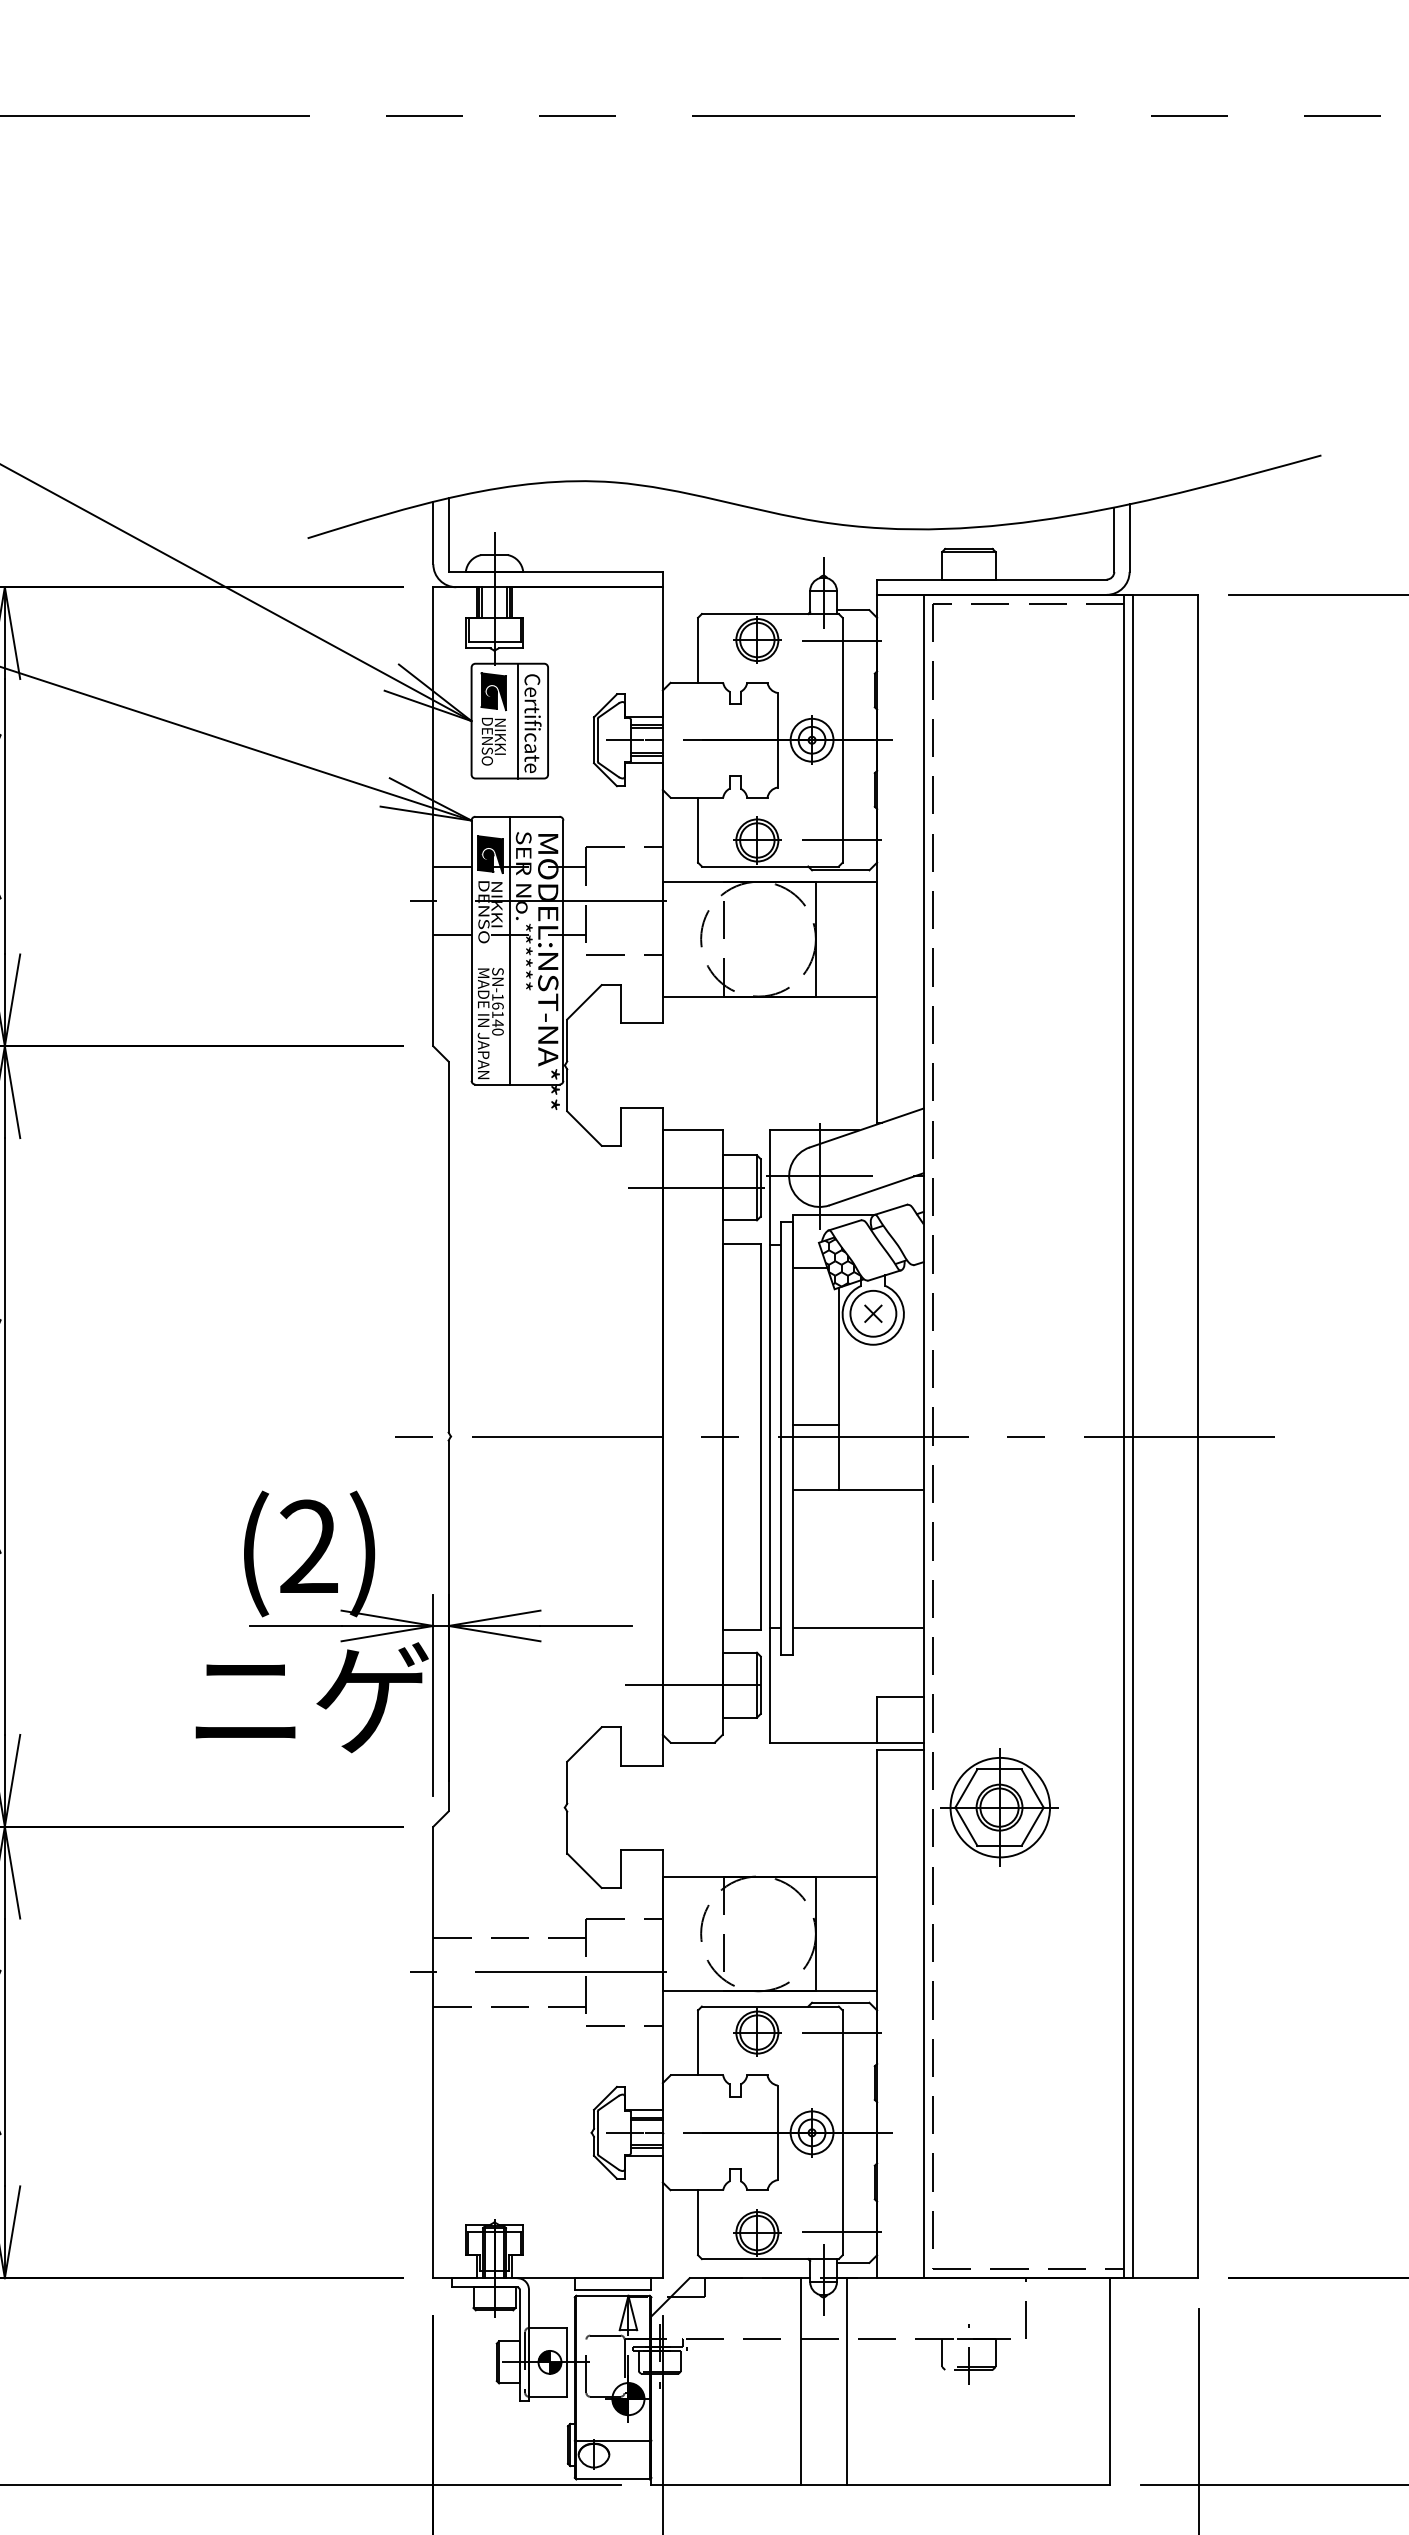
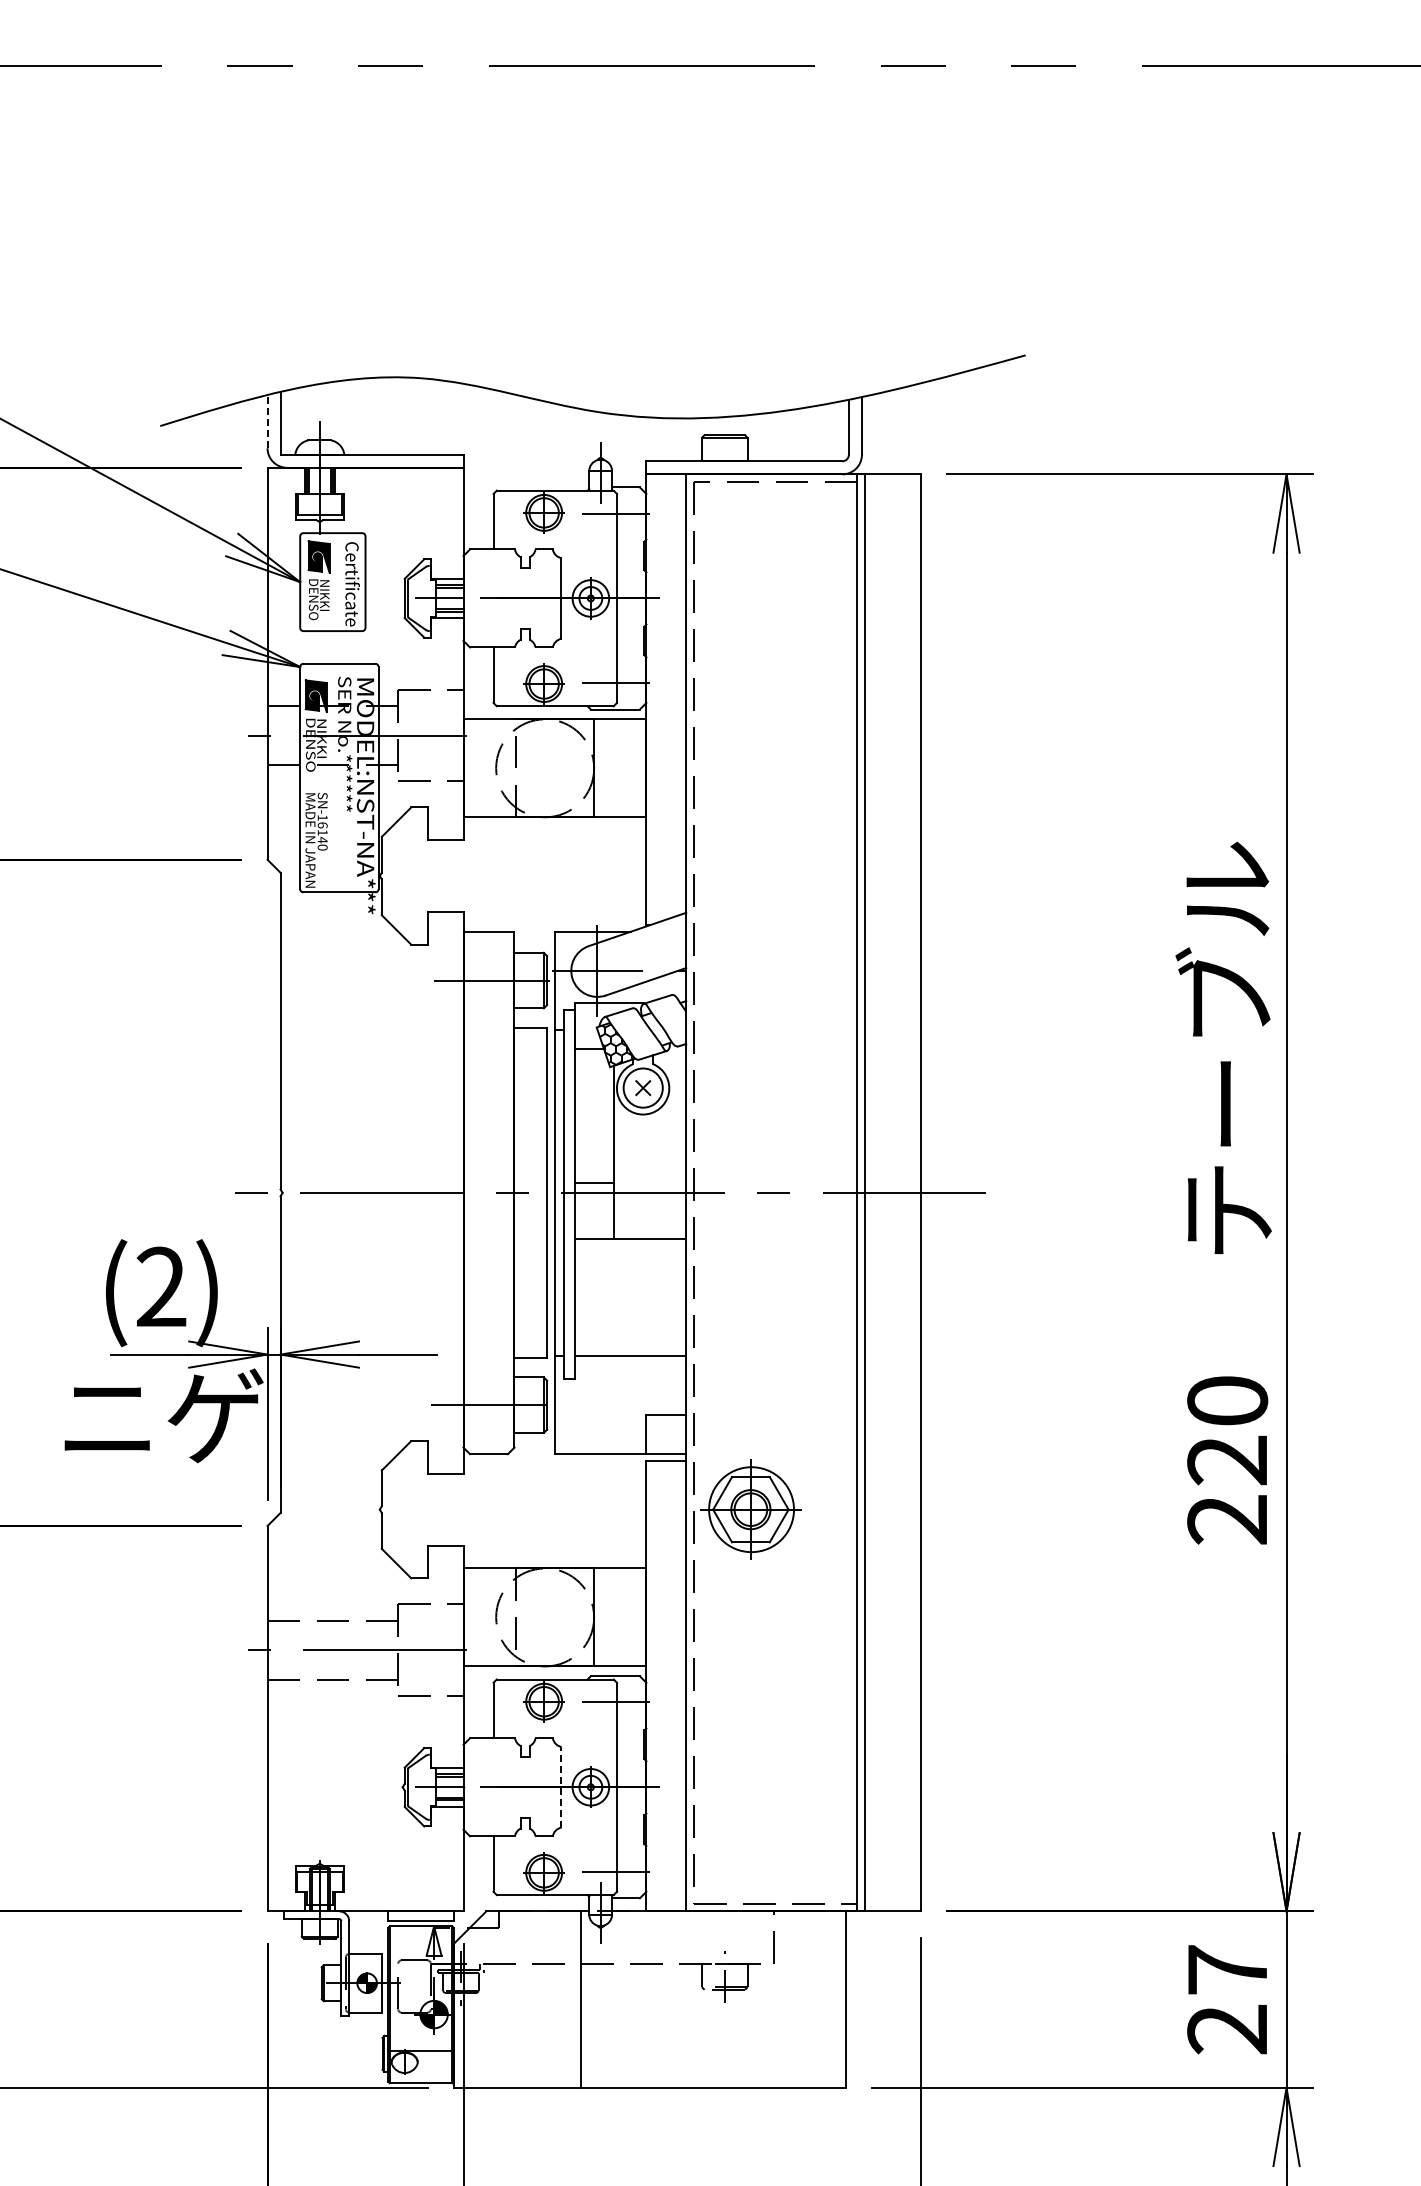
line: (433, 532) -> (267, 421), solid -> dashed
line: (517, 721) -> (339, 582), removed
line: (509, 949) -> (332, 777), removed
line: (777, 2131) -> (561, 1786), solid -> dashed
line: (846, 2381) -> (620, 1999), removed

